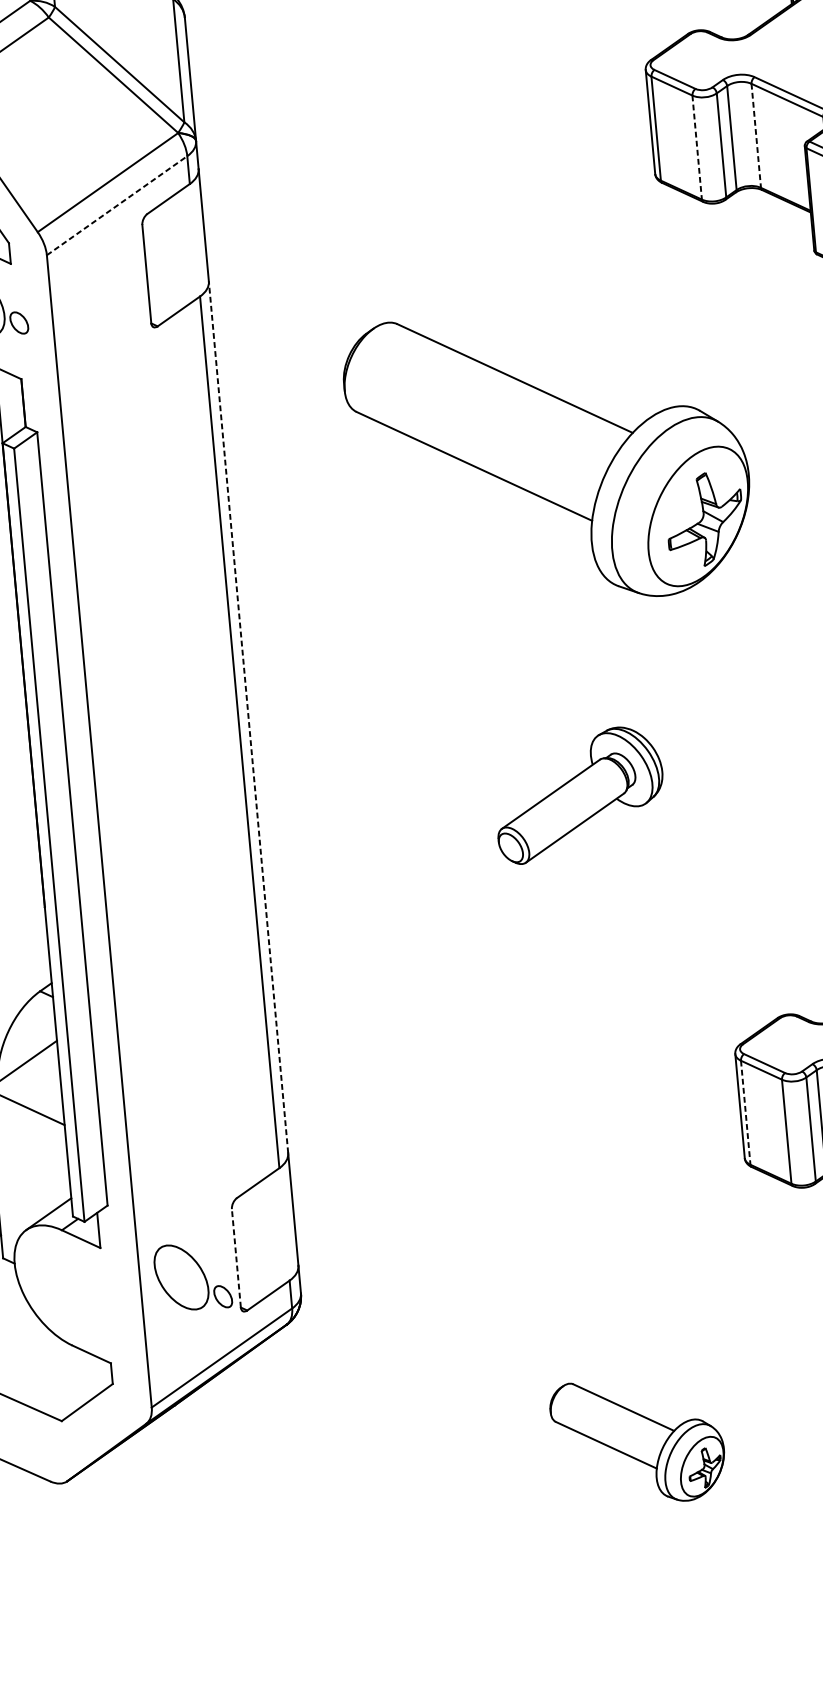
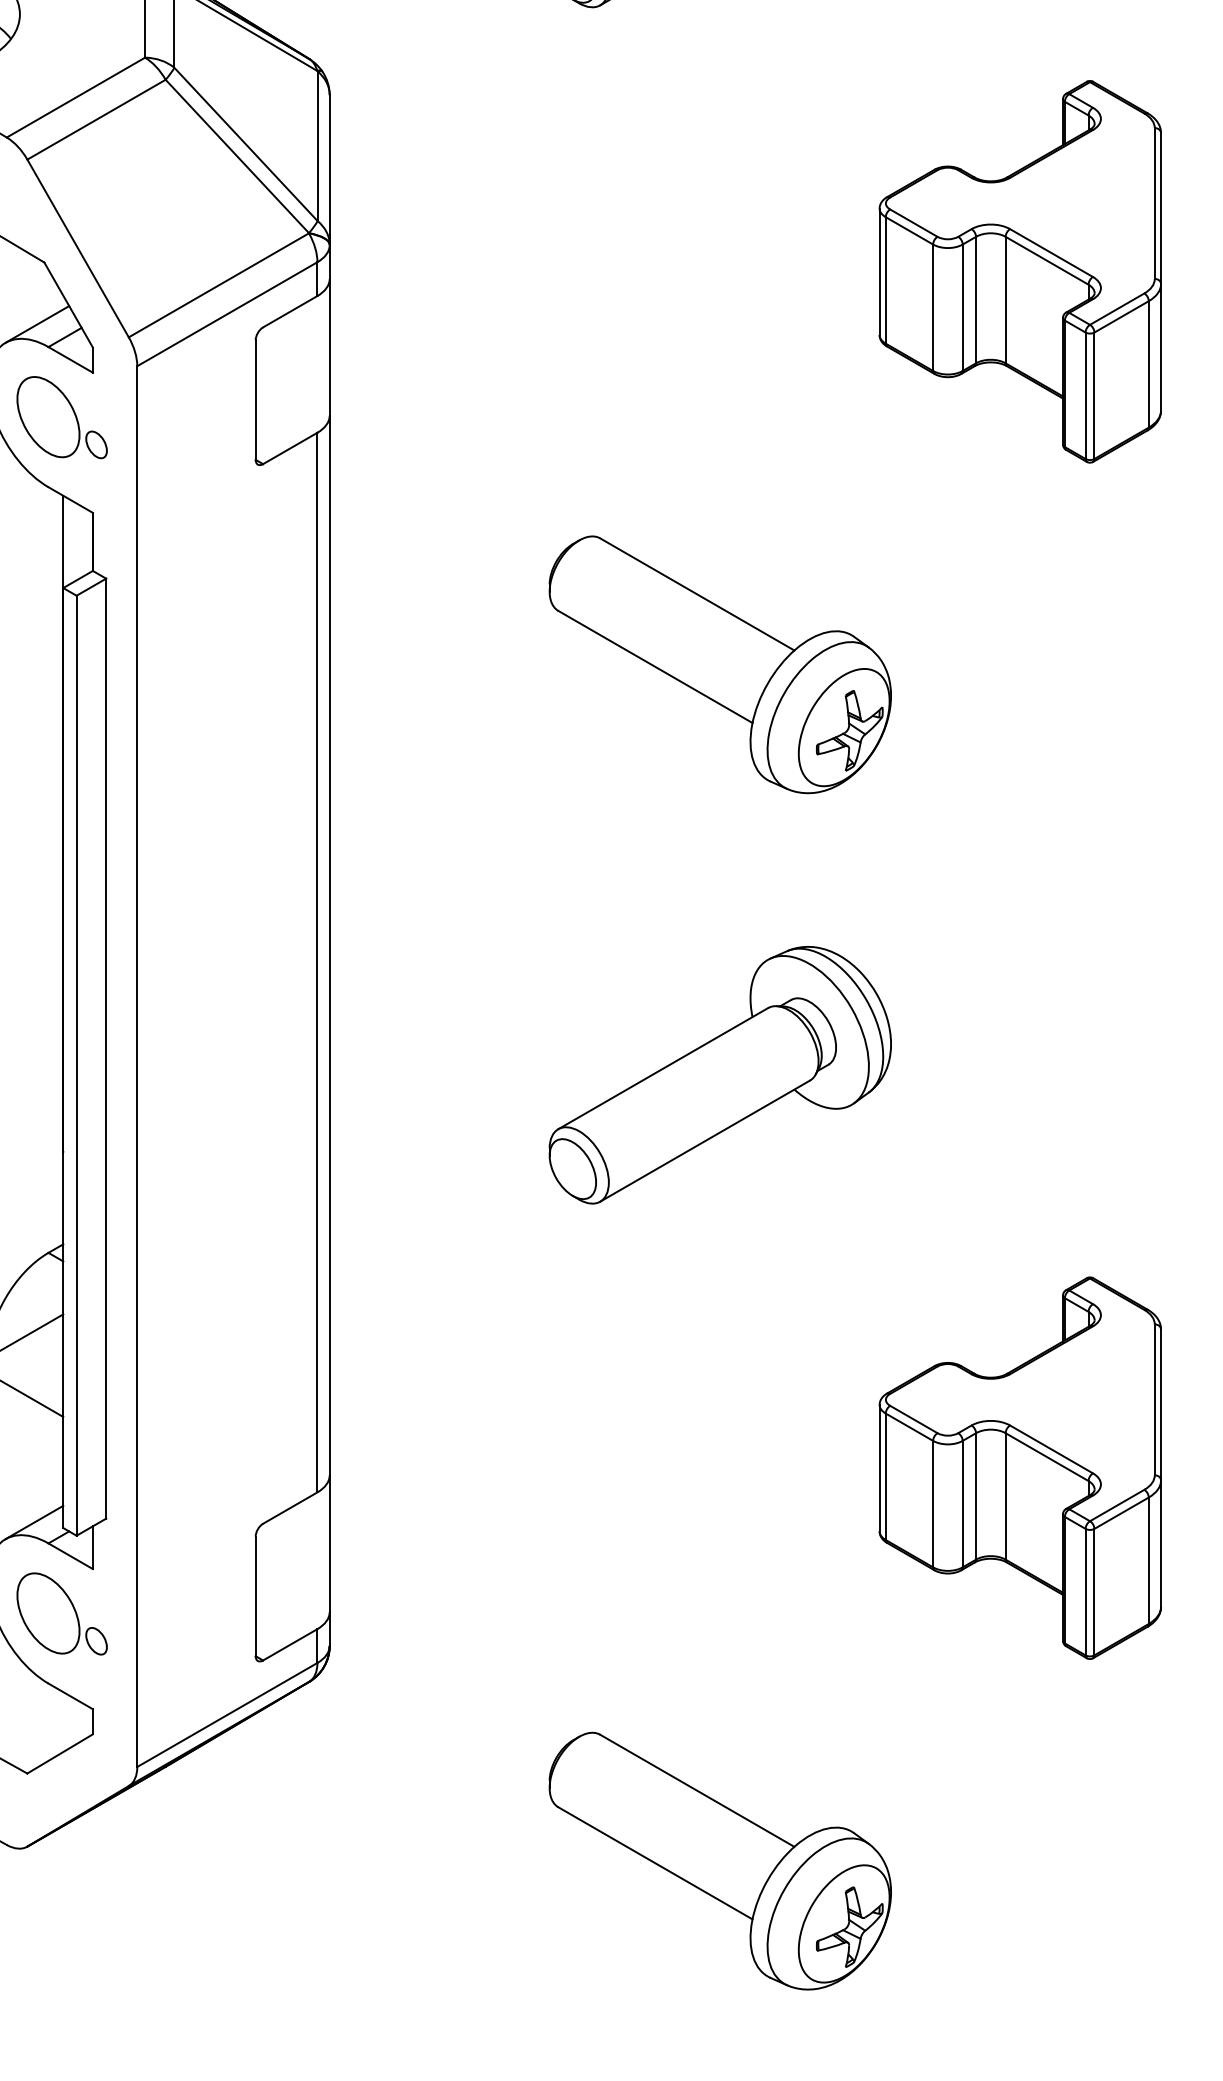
line: (756, 136) -> (1005, 300), dashed -> solid
line: (697, 148) -> (933, 308), dashed -> solid
line: (117, 205) -> (227, 313), dashed -> solid
part: (548, 457) -> (719, 664), size x0.71
line: (248, 717) -> (329, 945), dashed -> solid
part: (578, 795) -> (719, 1075), size x1.67
line: (745, 1113) -> (885, 1477), dashed -> solid
line: (236, 1258) -> (255, 1596), dashed -> solid
part: (192, 1276) -> (61, 1613), moved
part: (637, 1440) -> (719, 1860), size x1.67

